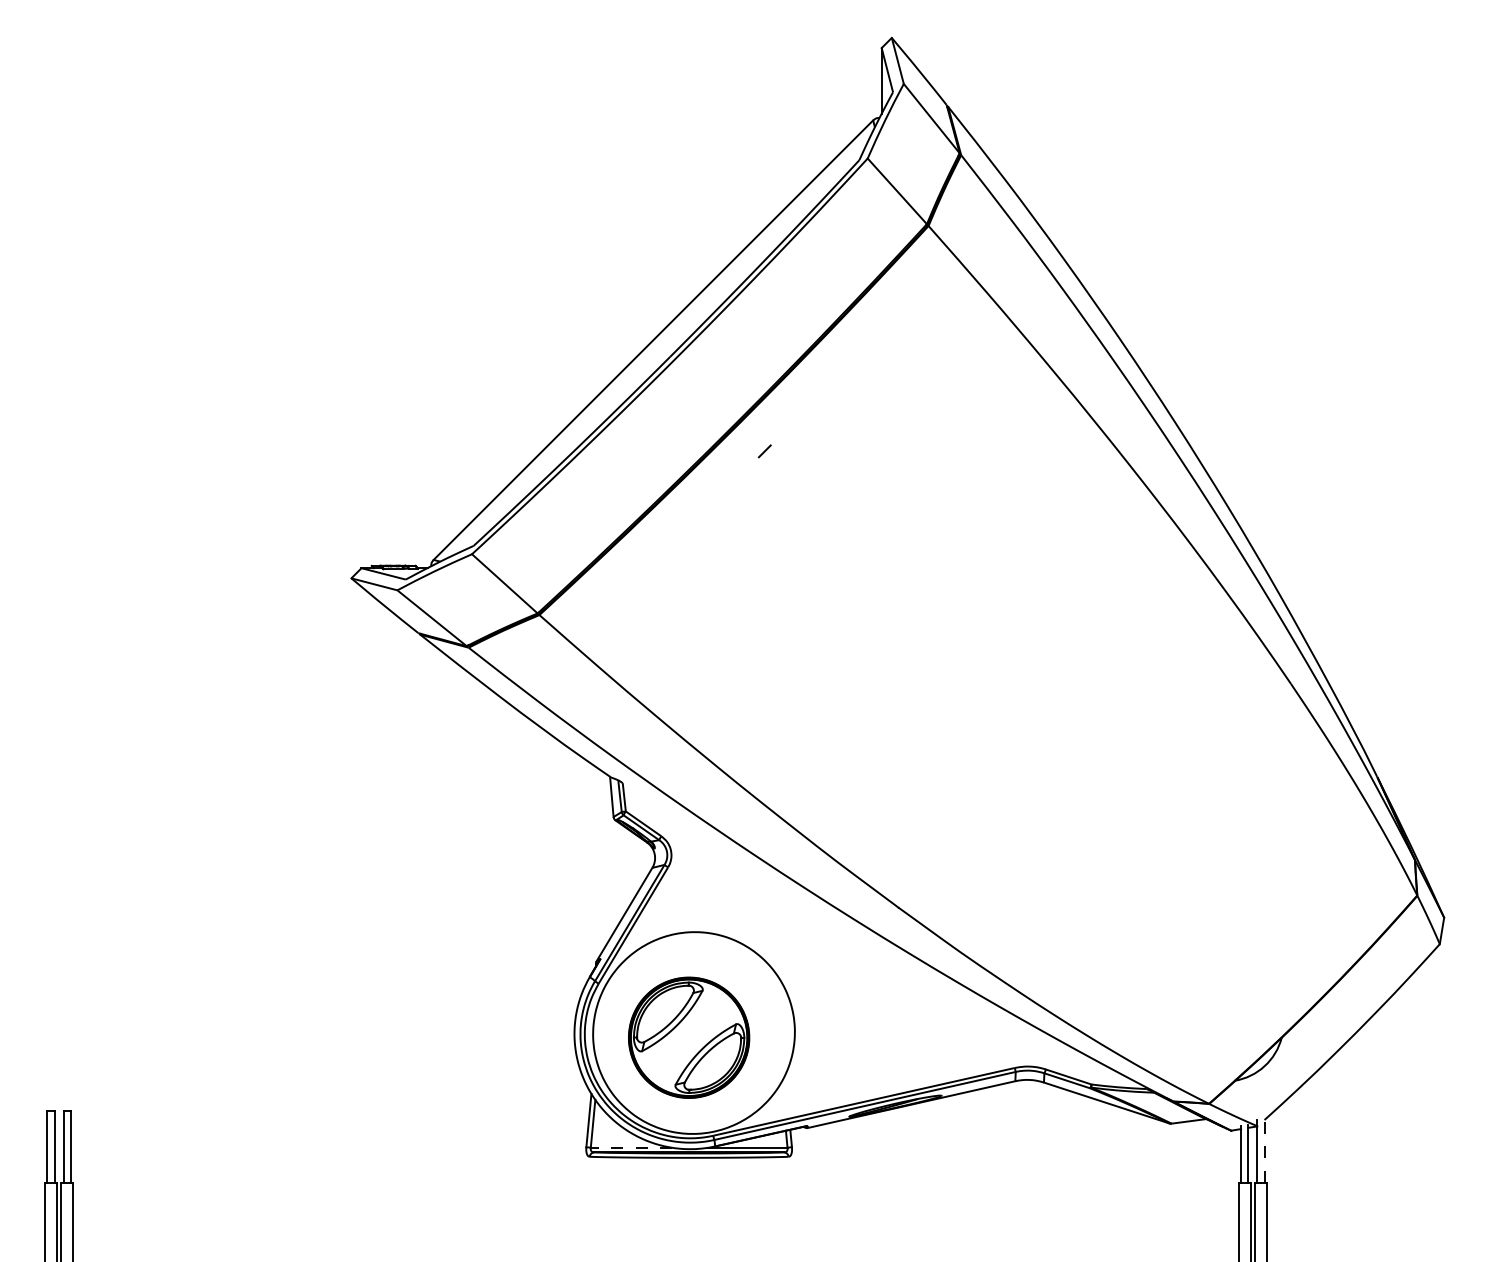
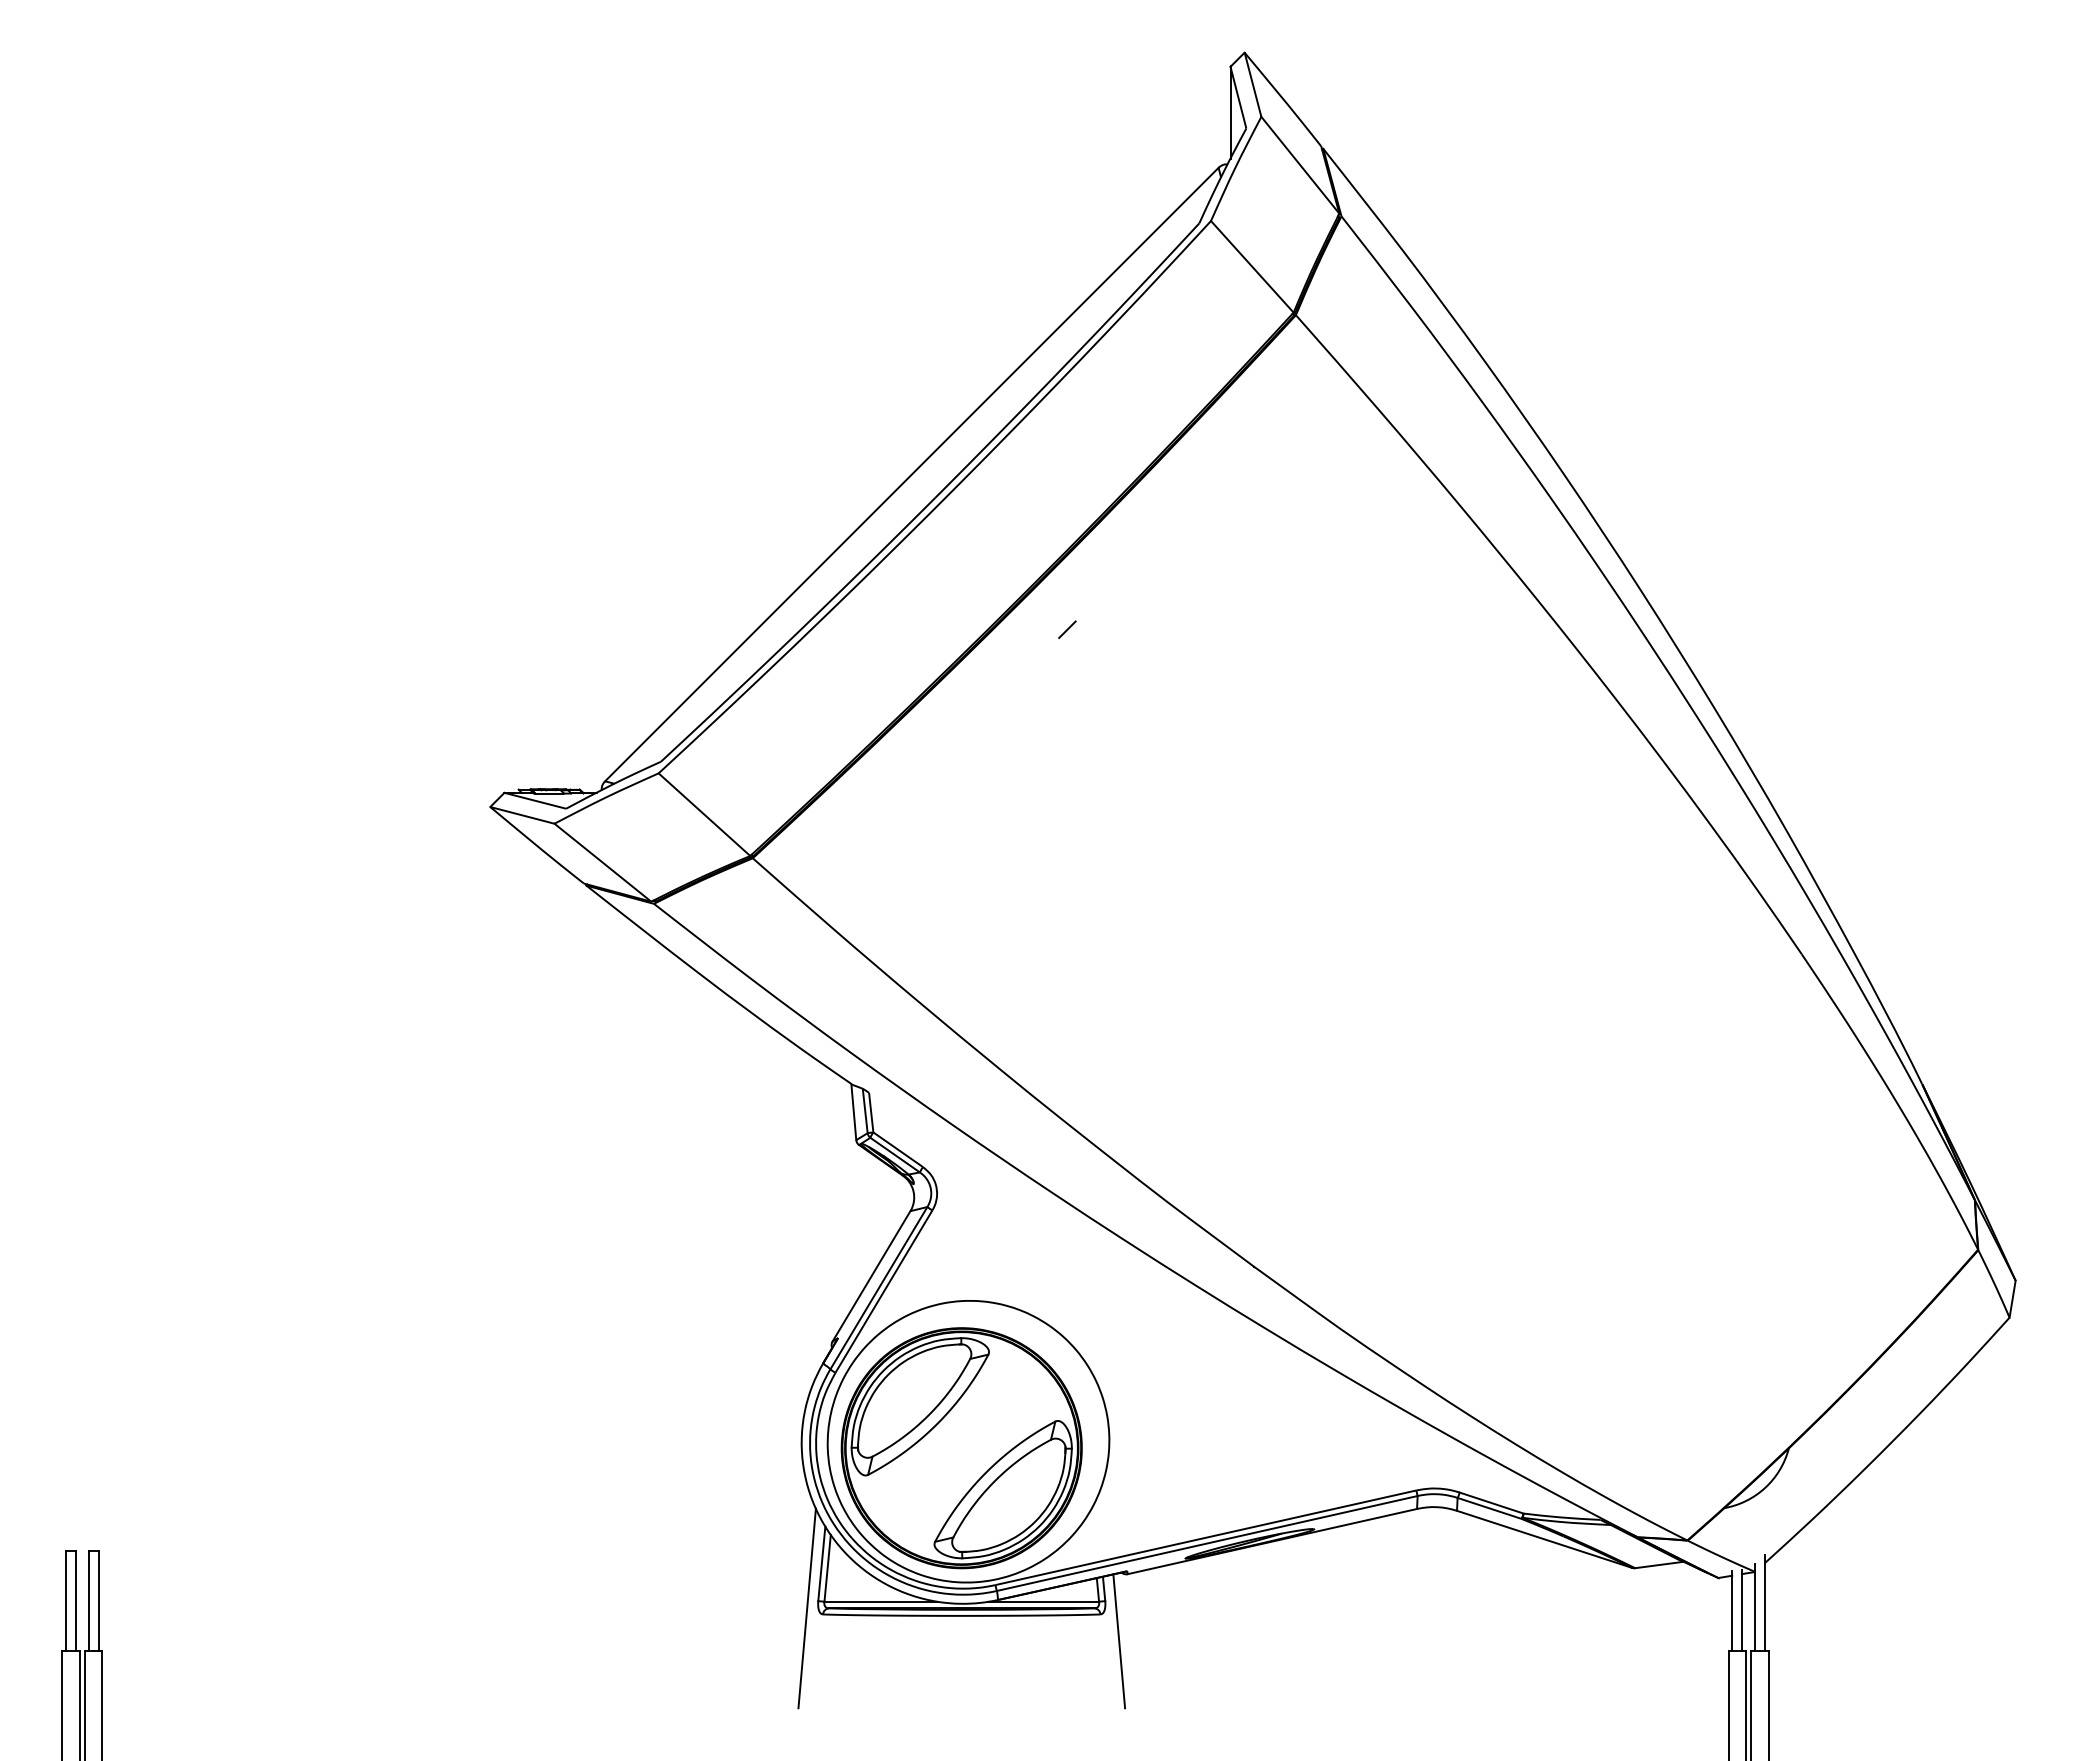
part: (688, 1037) -> (961, 1448), size x1.43
line: (631, 1147) -> (881, 1601), dashed -> solid
line: (1264, 1148) -> (1764, 1602), dashed -> solid
line: (577, 1152) -> (806, 1608), added
line: (802, 1176) -> (1119, 1641), added

